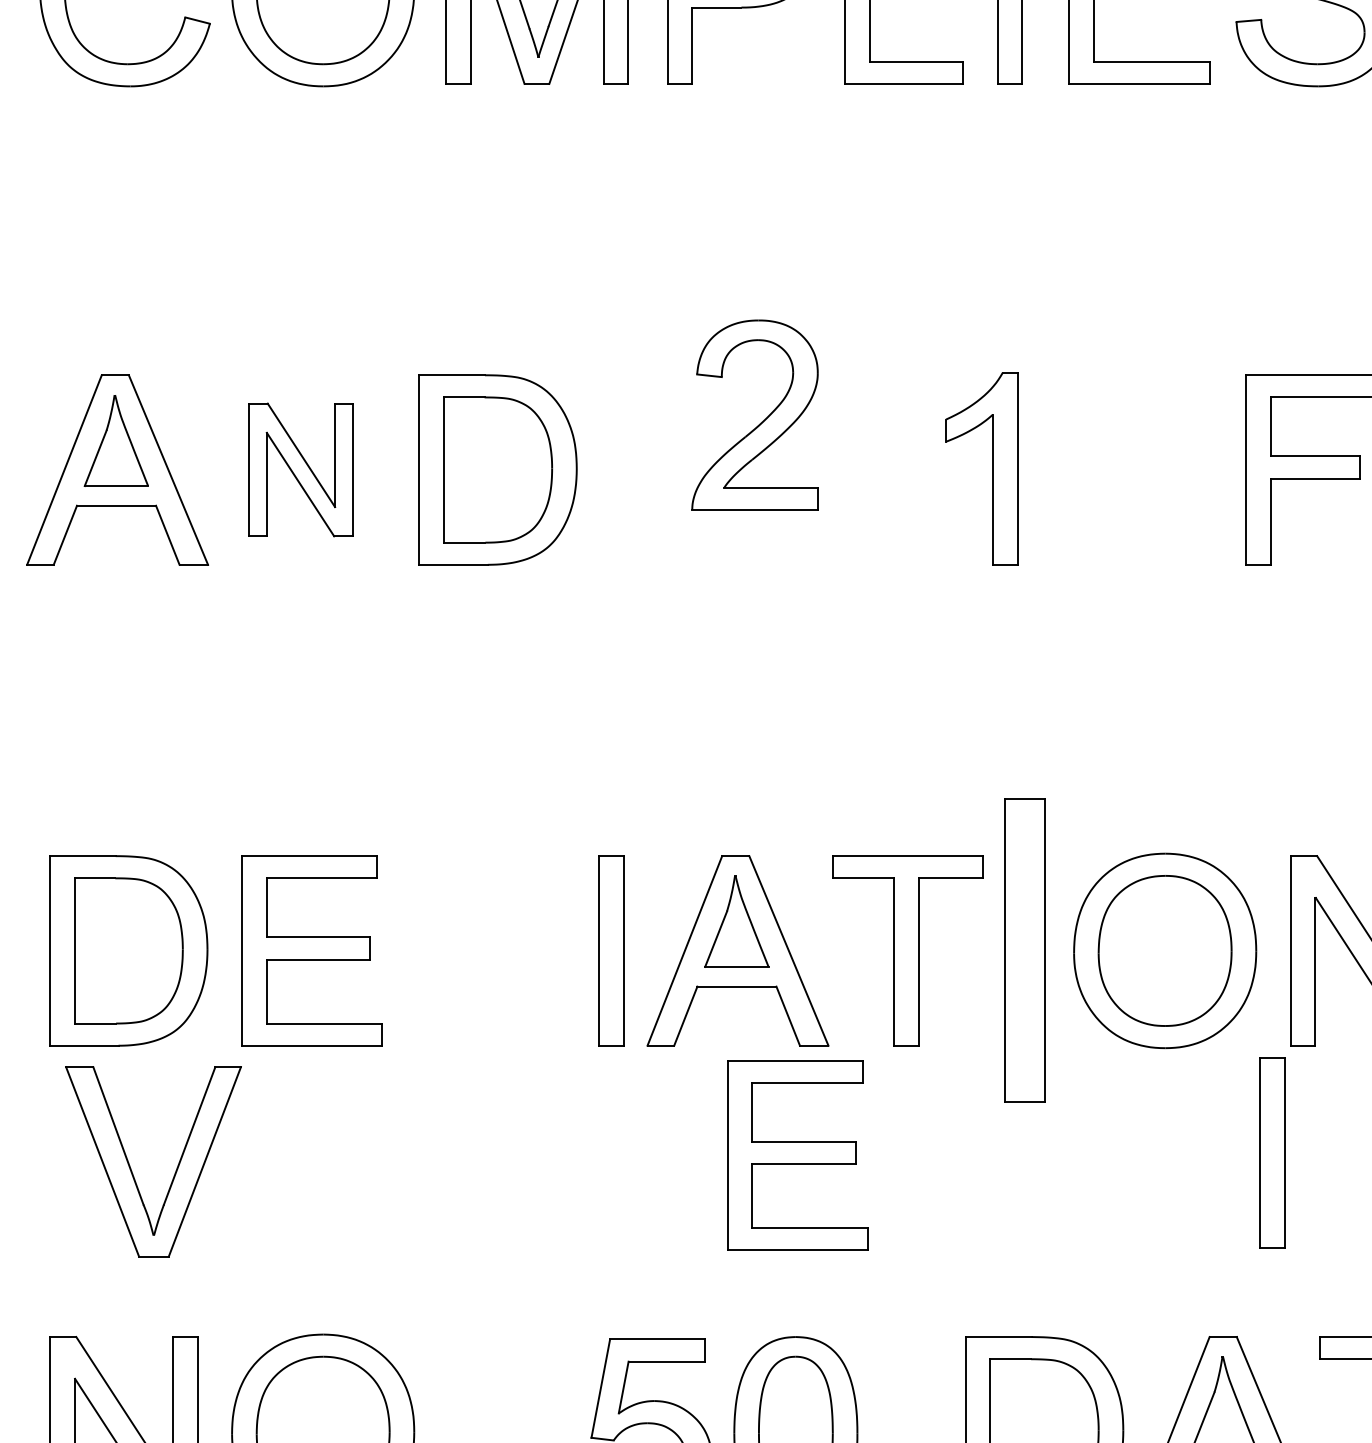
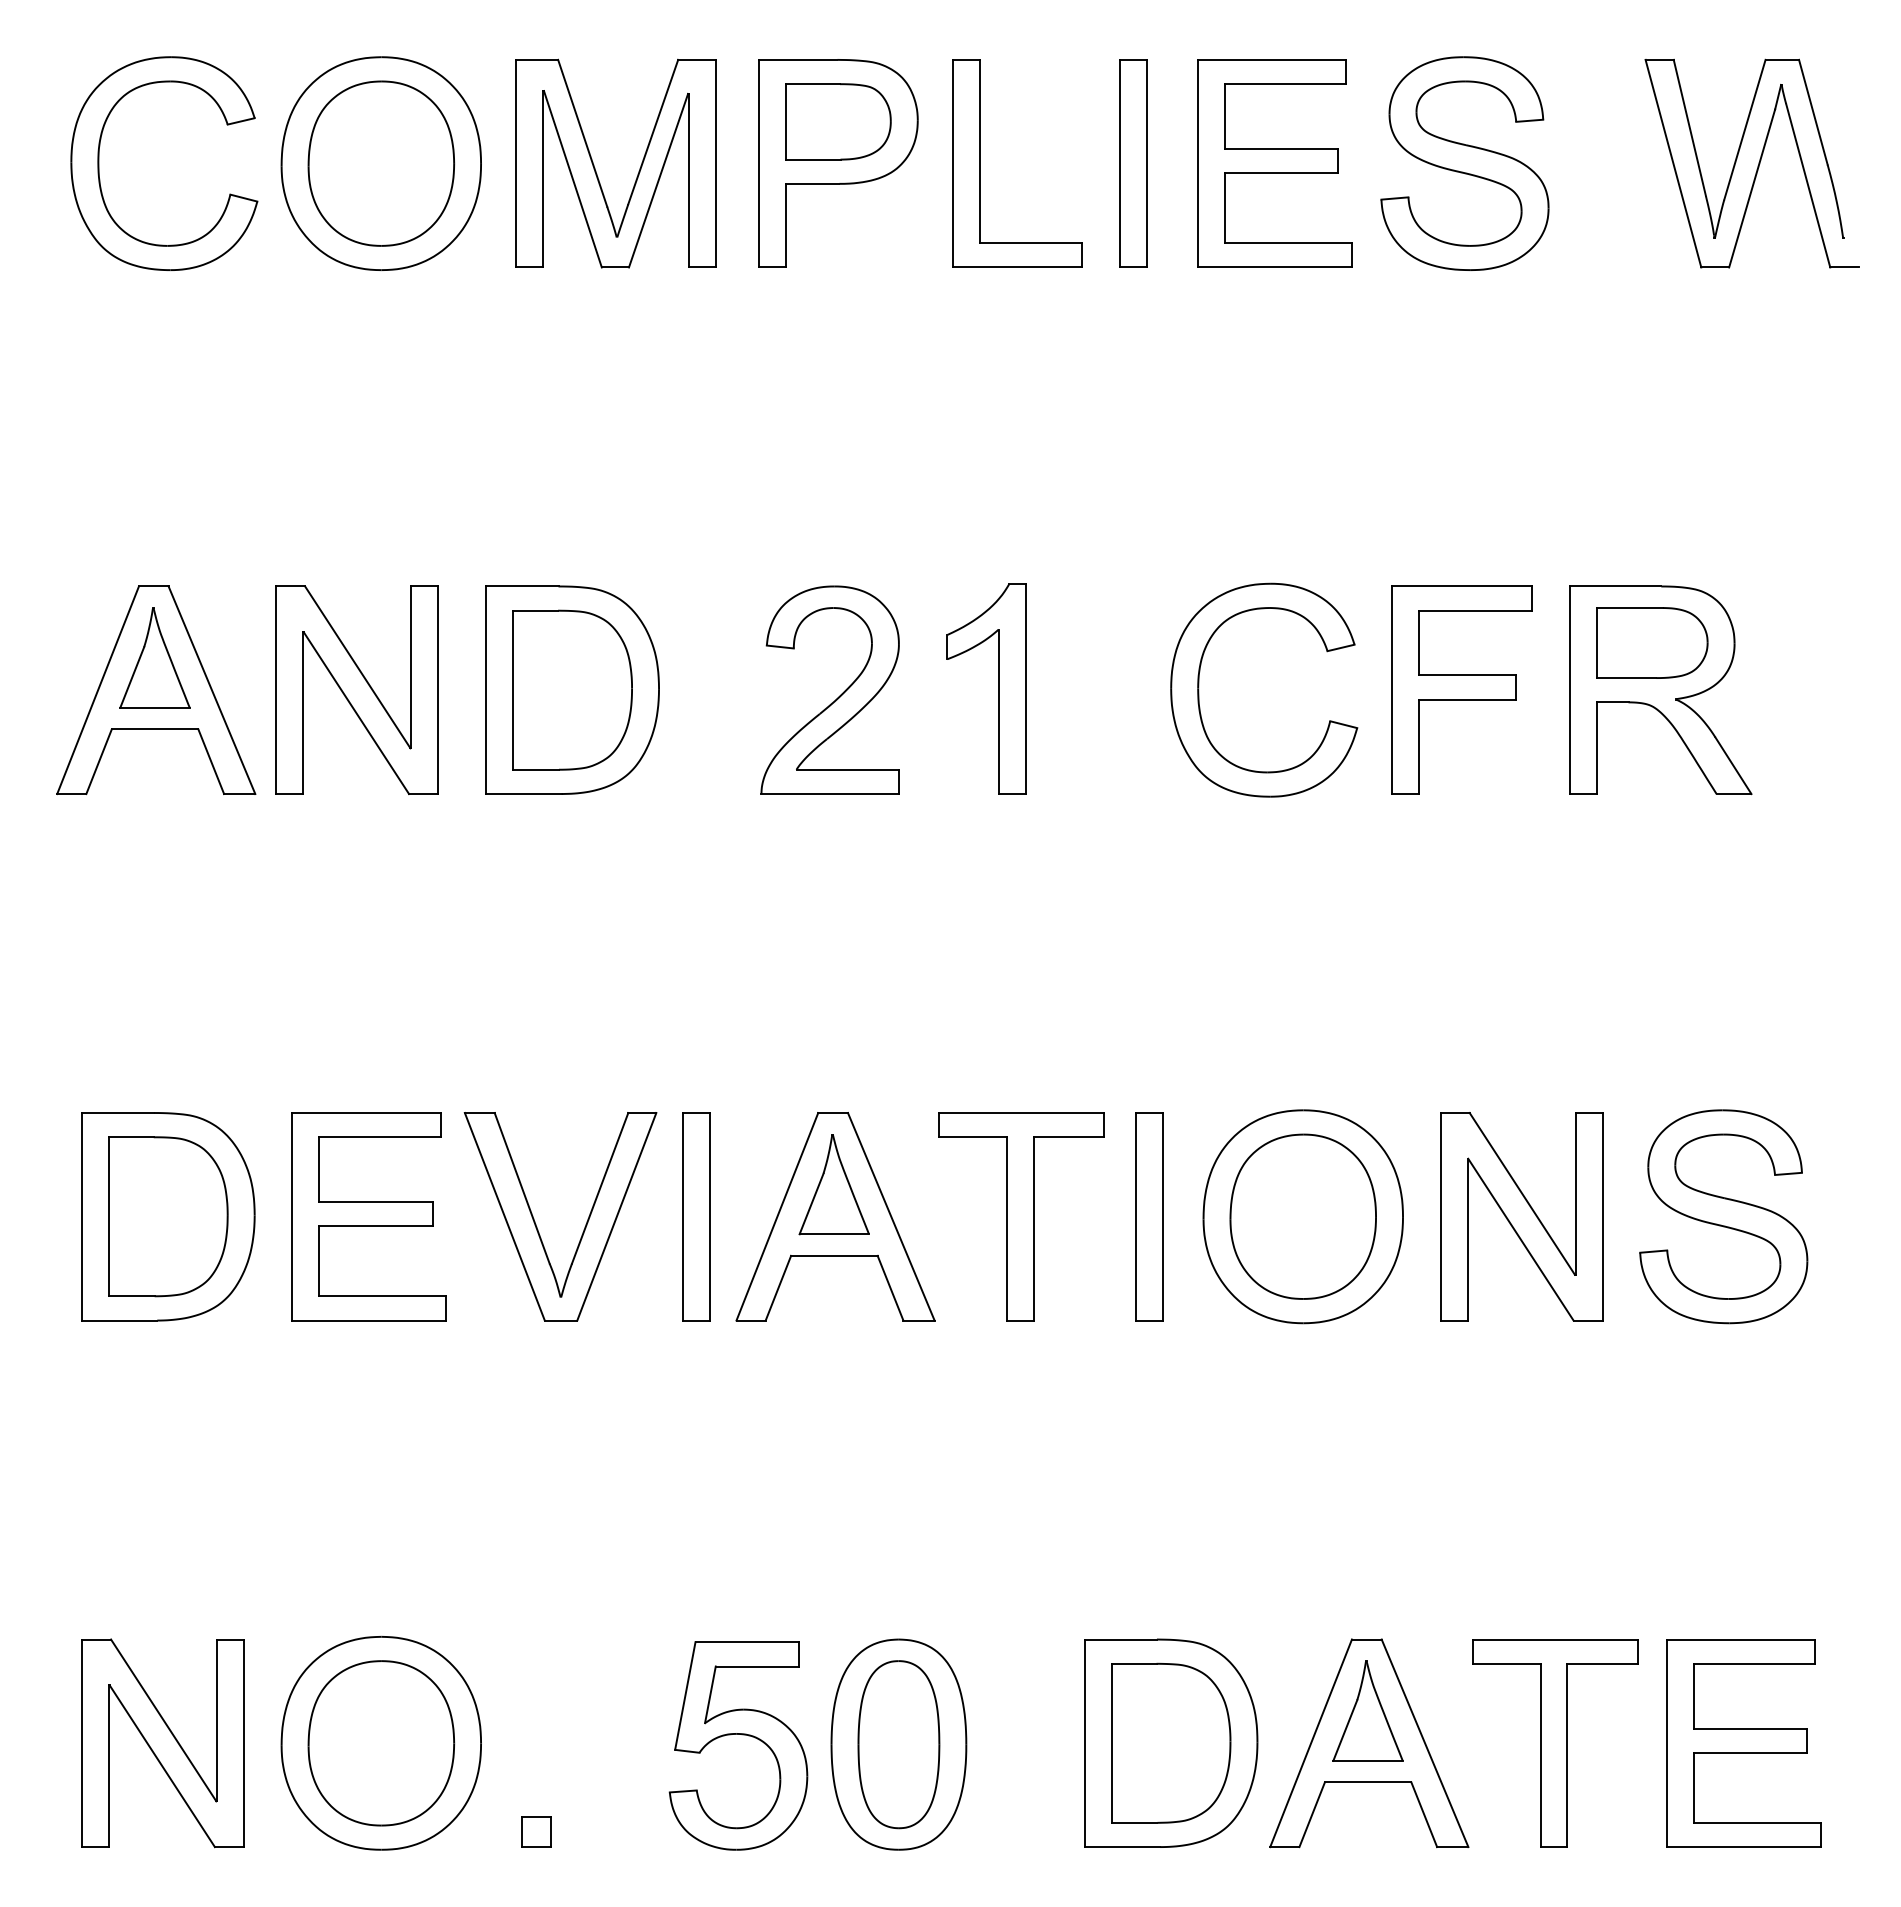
part: (761, 421) -> (837, 697), moved
part: (992, 468) -> (998, 688), moved
part: (300, 469) -> (356, 689), size x1.43
part: (1070, 469) -> (1199, 689), added
part: (1024, 950) -> (1149, 1216), size x0.62
part: (1272, 1152) -> (1420, 1437), removed
part: (797, 1155) -> (900, 1440), removed
part: (132, 1170) -> (537, 1226), moved

